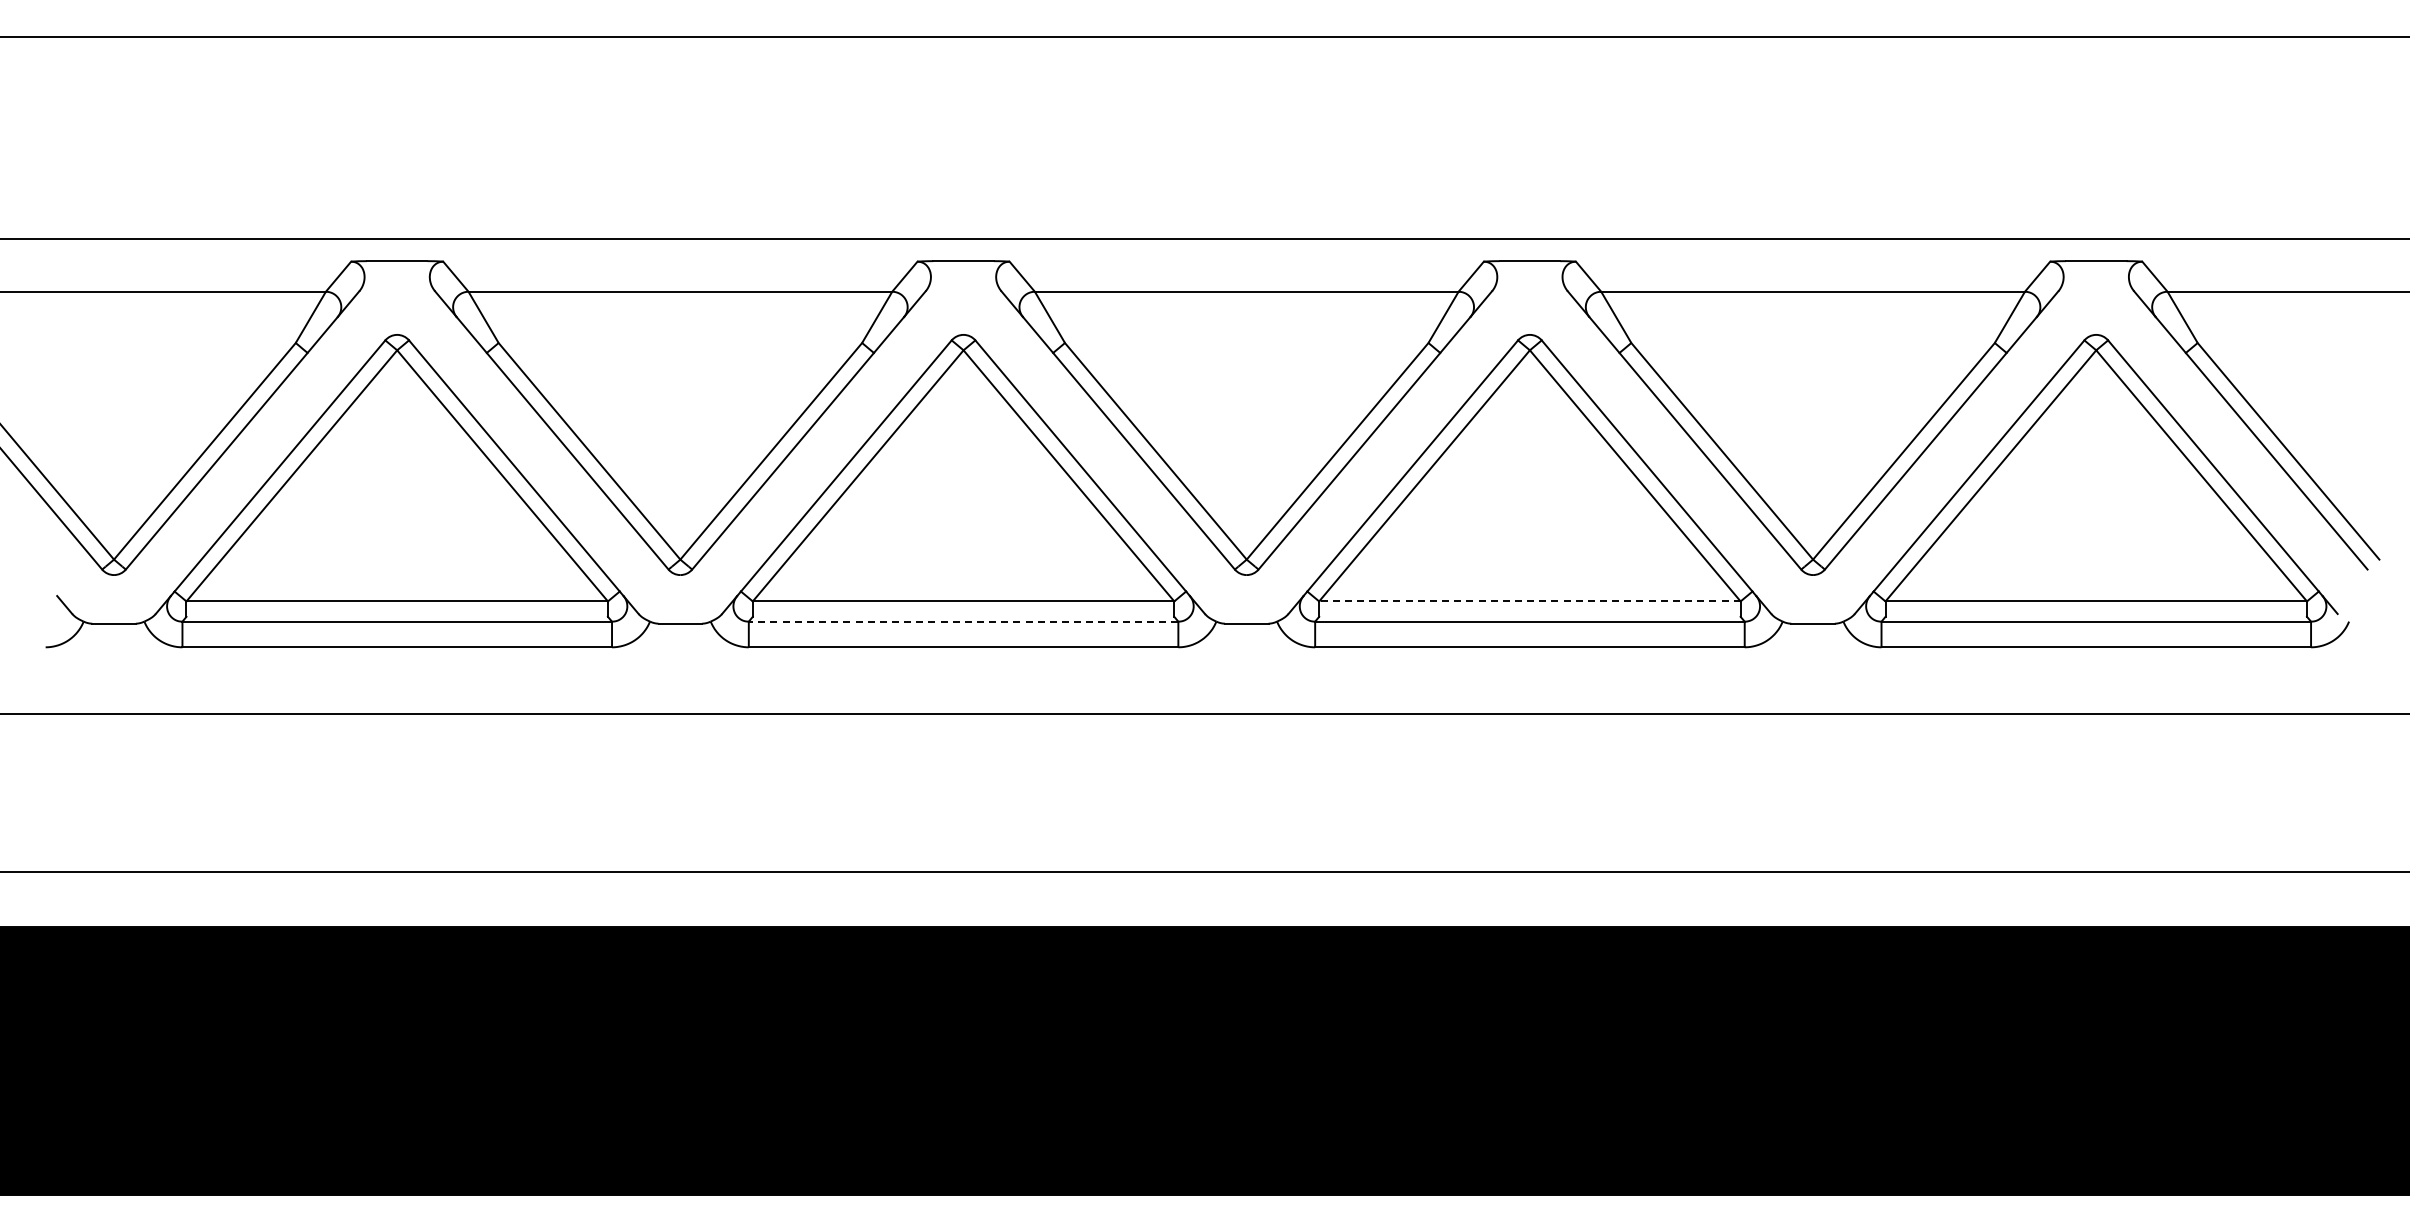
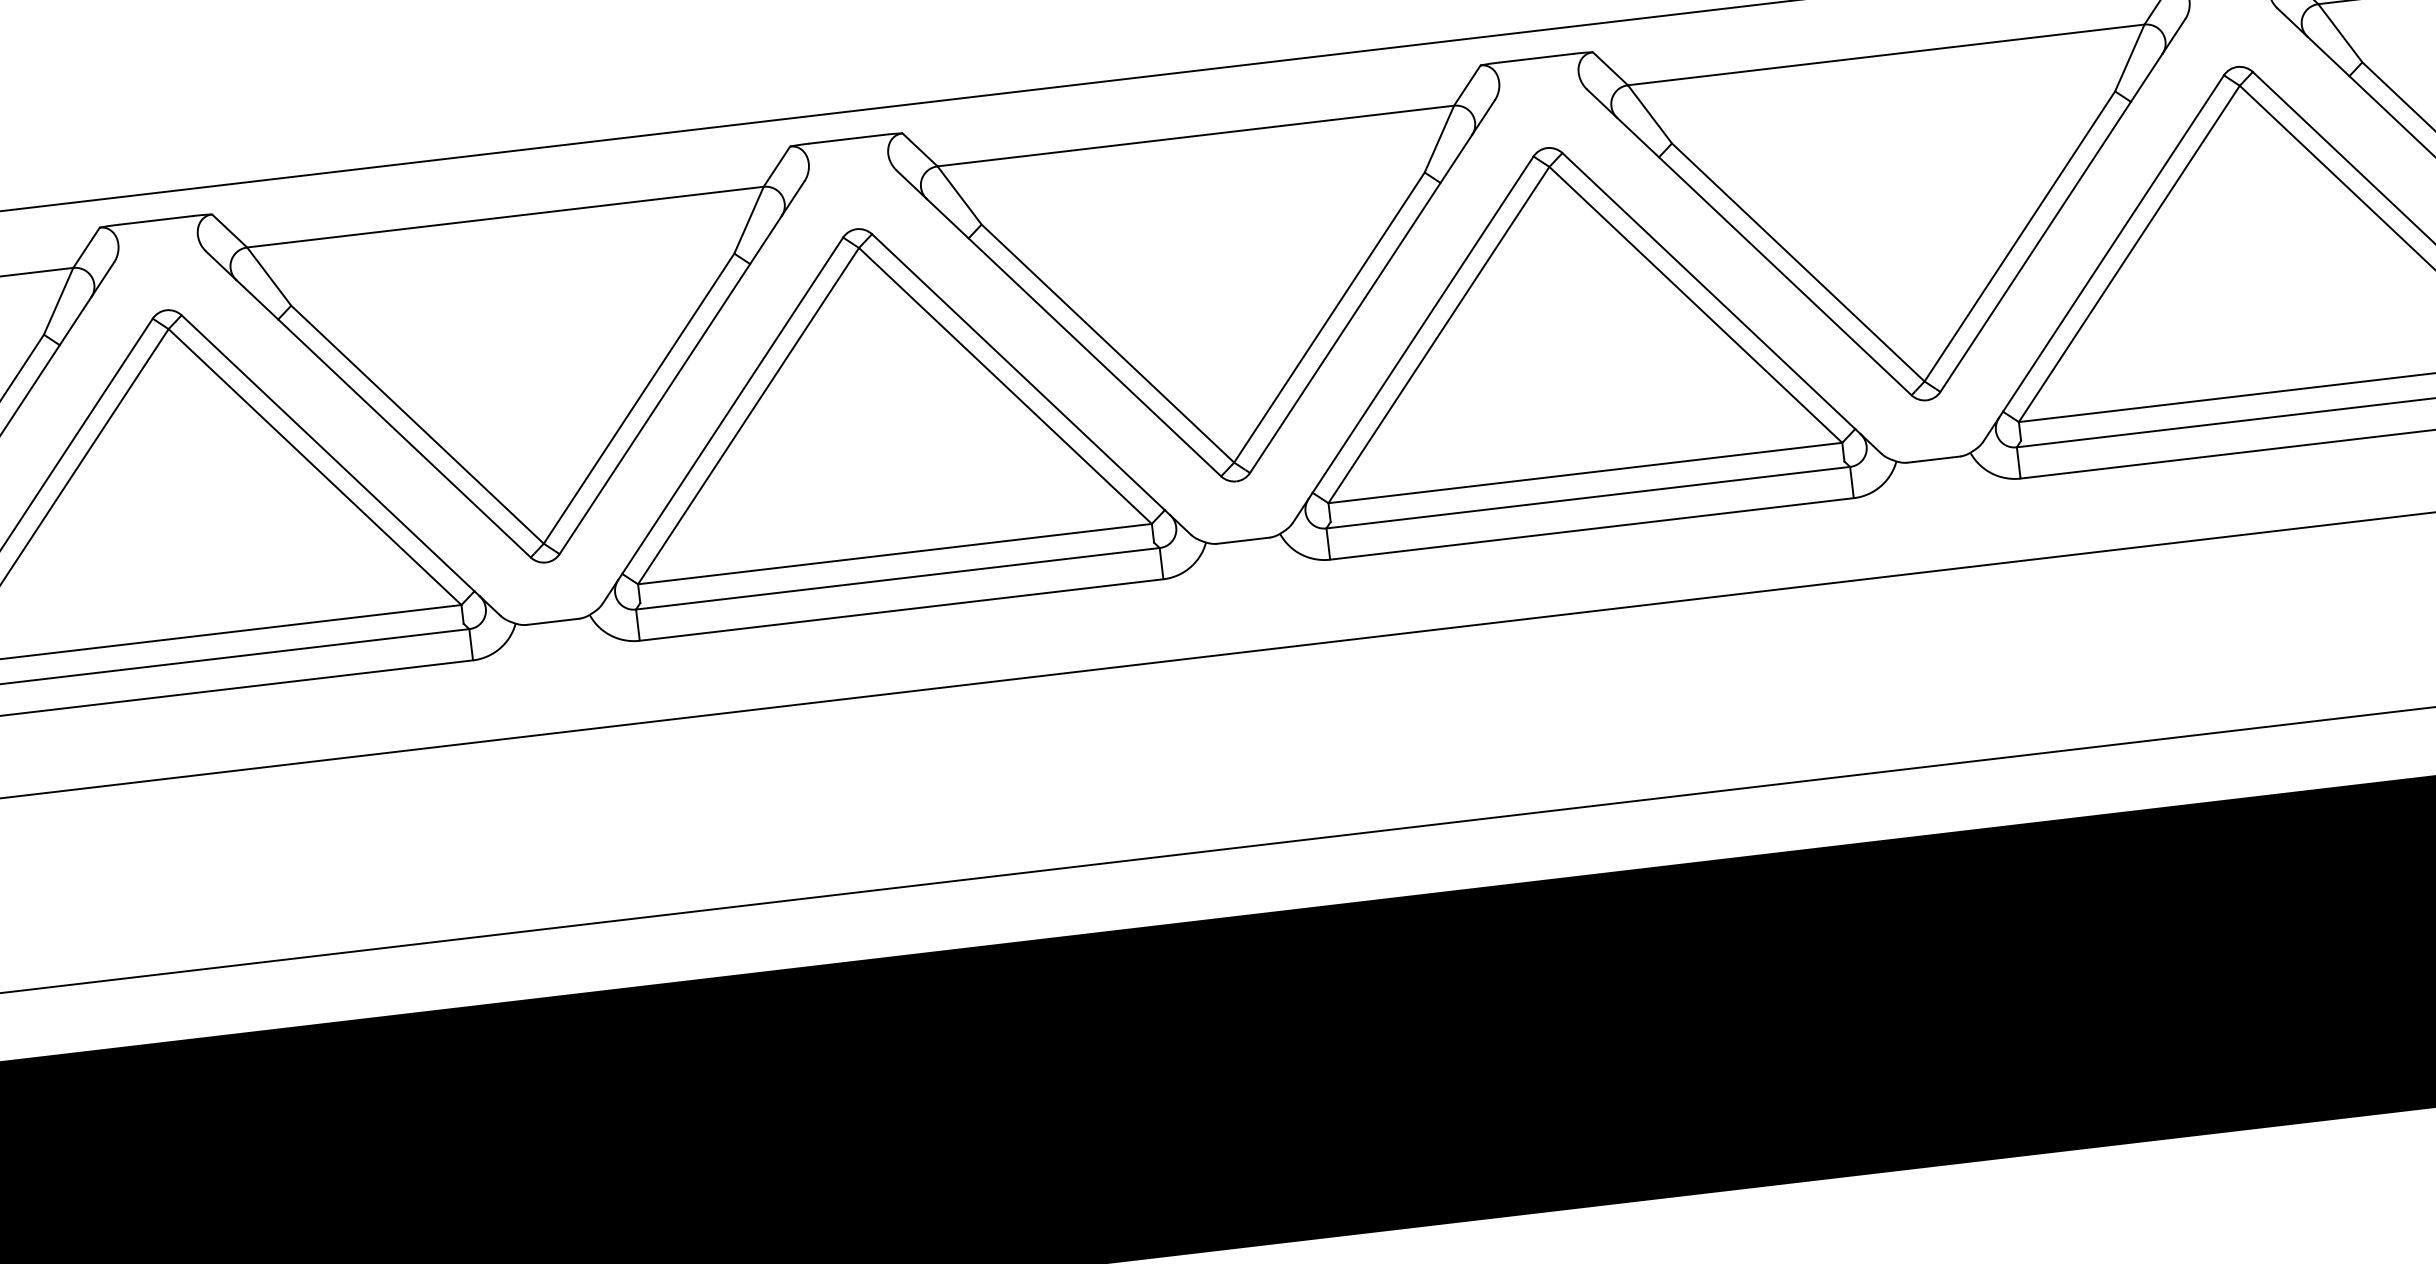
line: (1529, 601) -> (1584, 473), dashed -> solid
line: (963, 621) -> (897, 578), dashed -> solid

